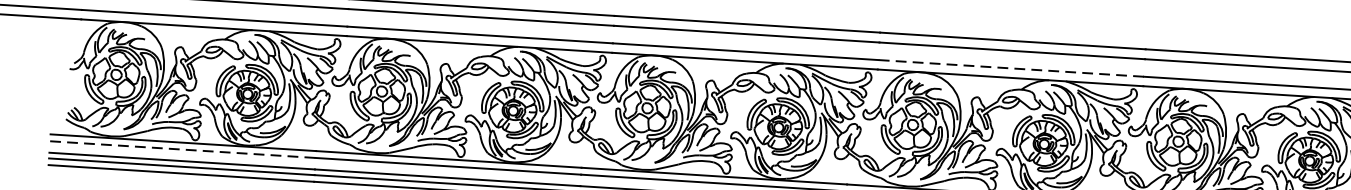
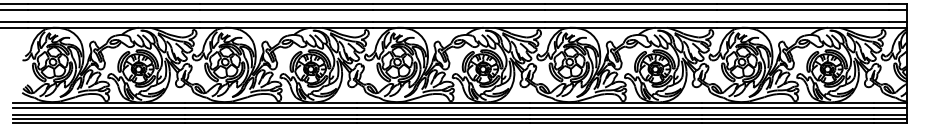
line: (1010, 68) -> (630, 21), dashed -> solid
line: (183, 149) -> (99, 107), dashed -> solid

